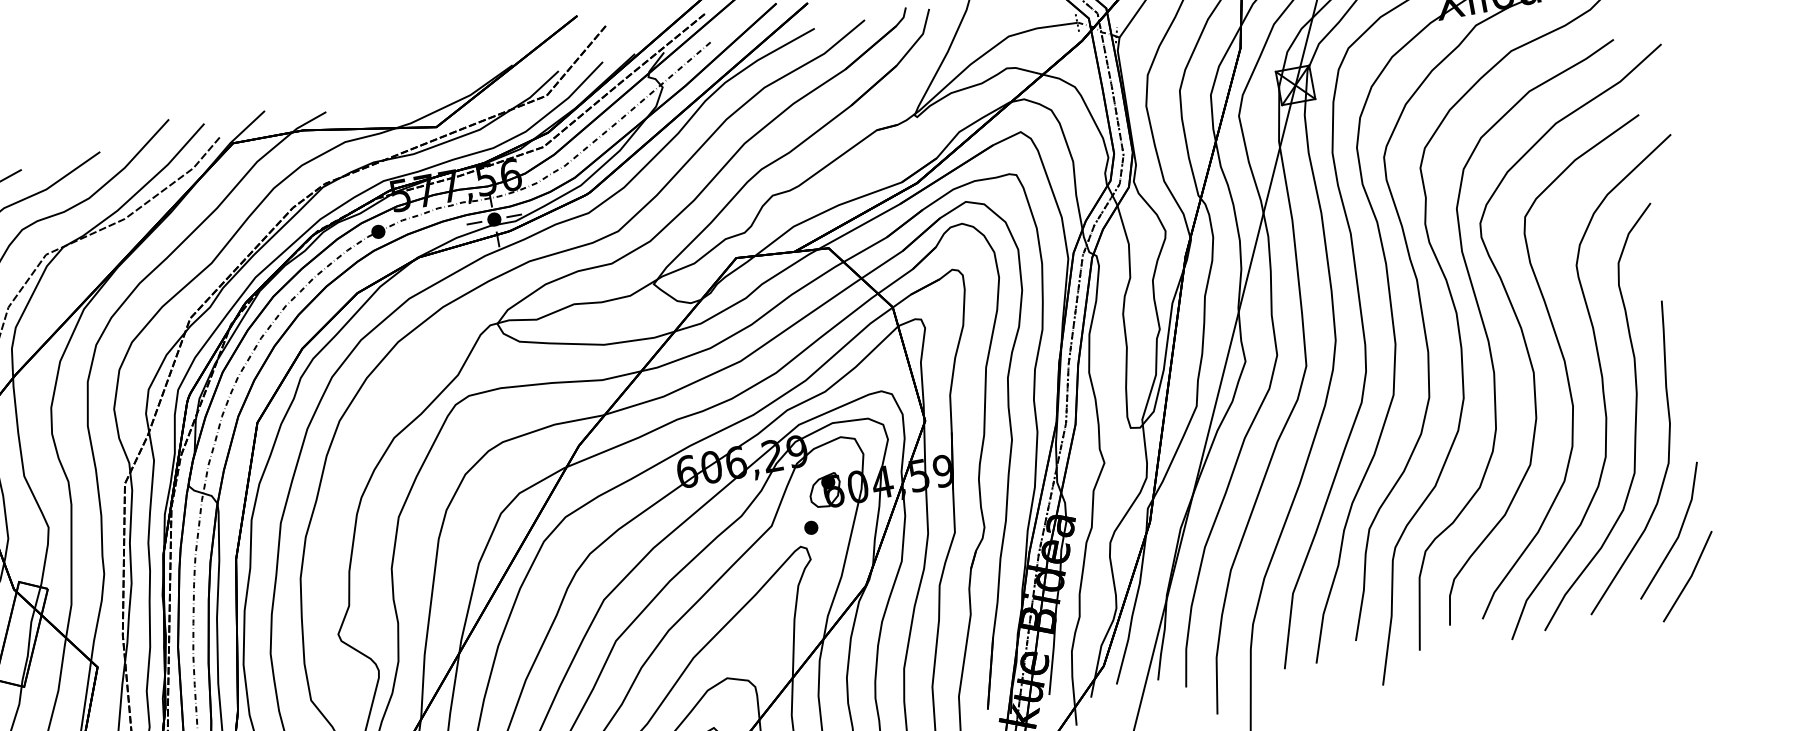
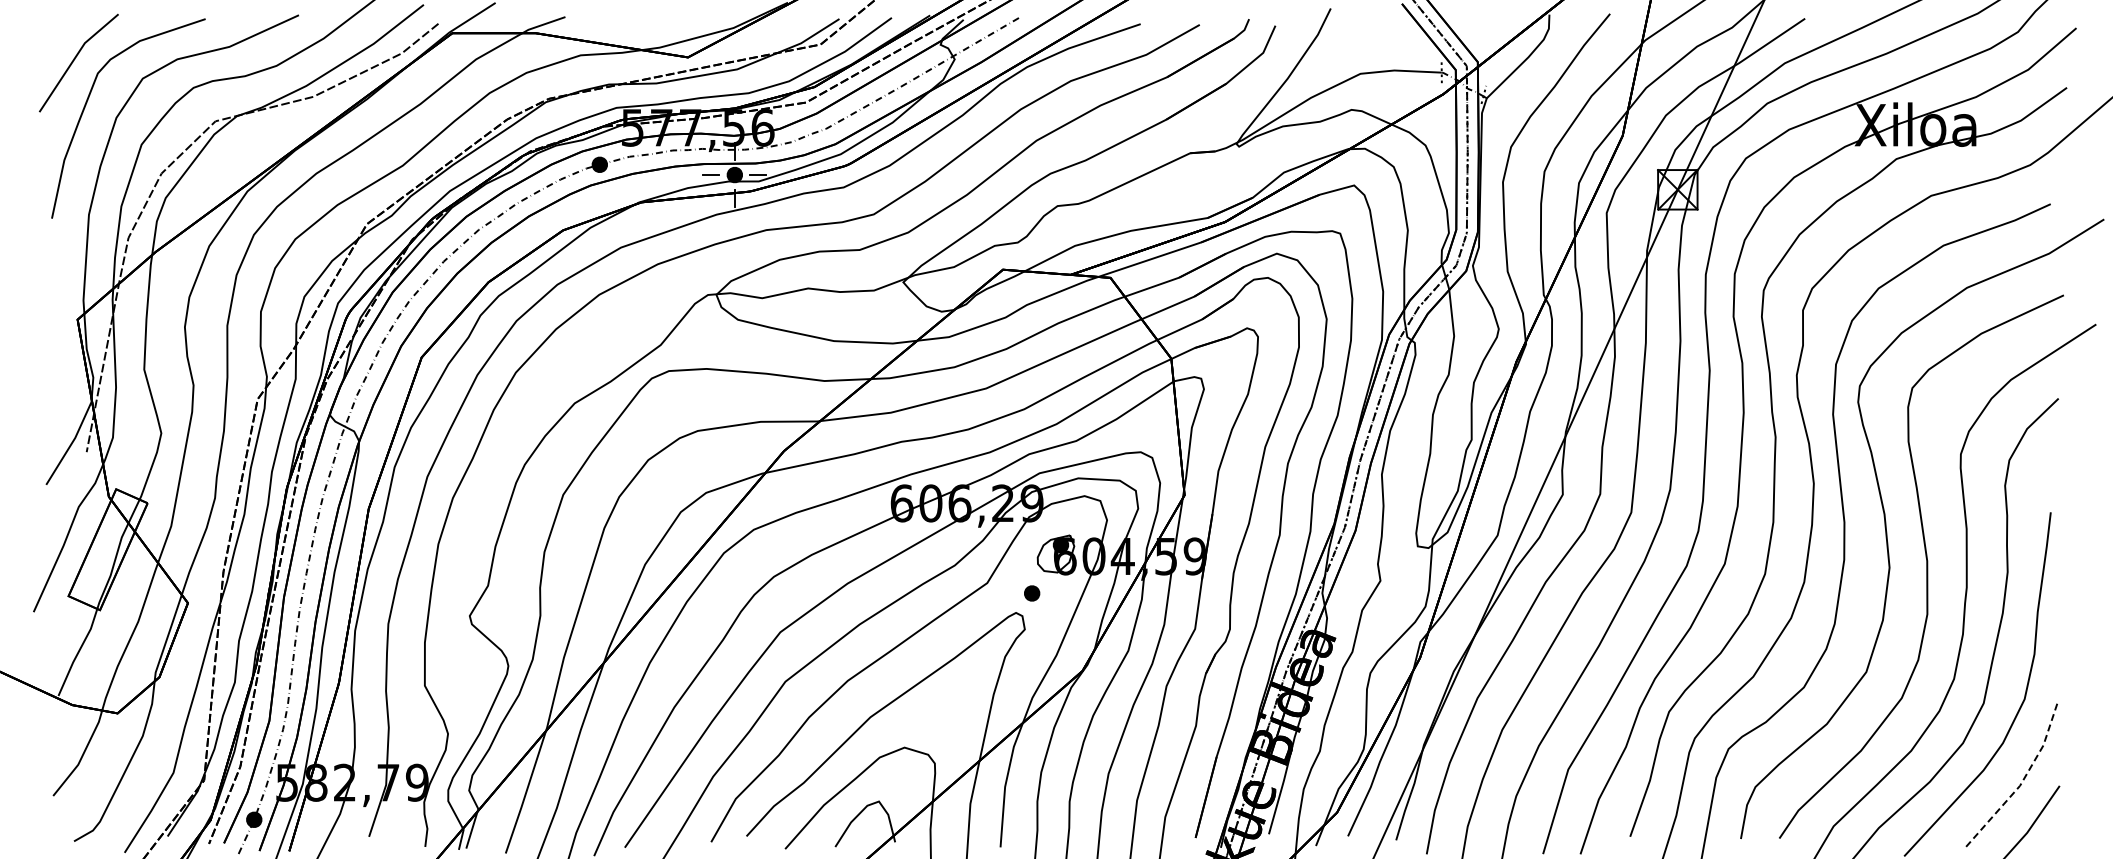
line: (1679, 534) -> (2021, 783), solid -> dashed

